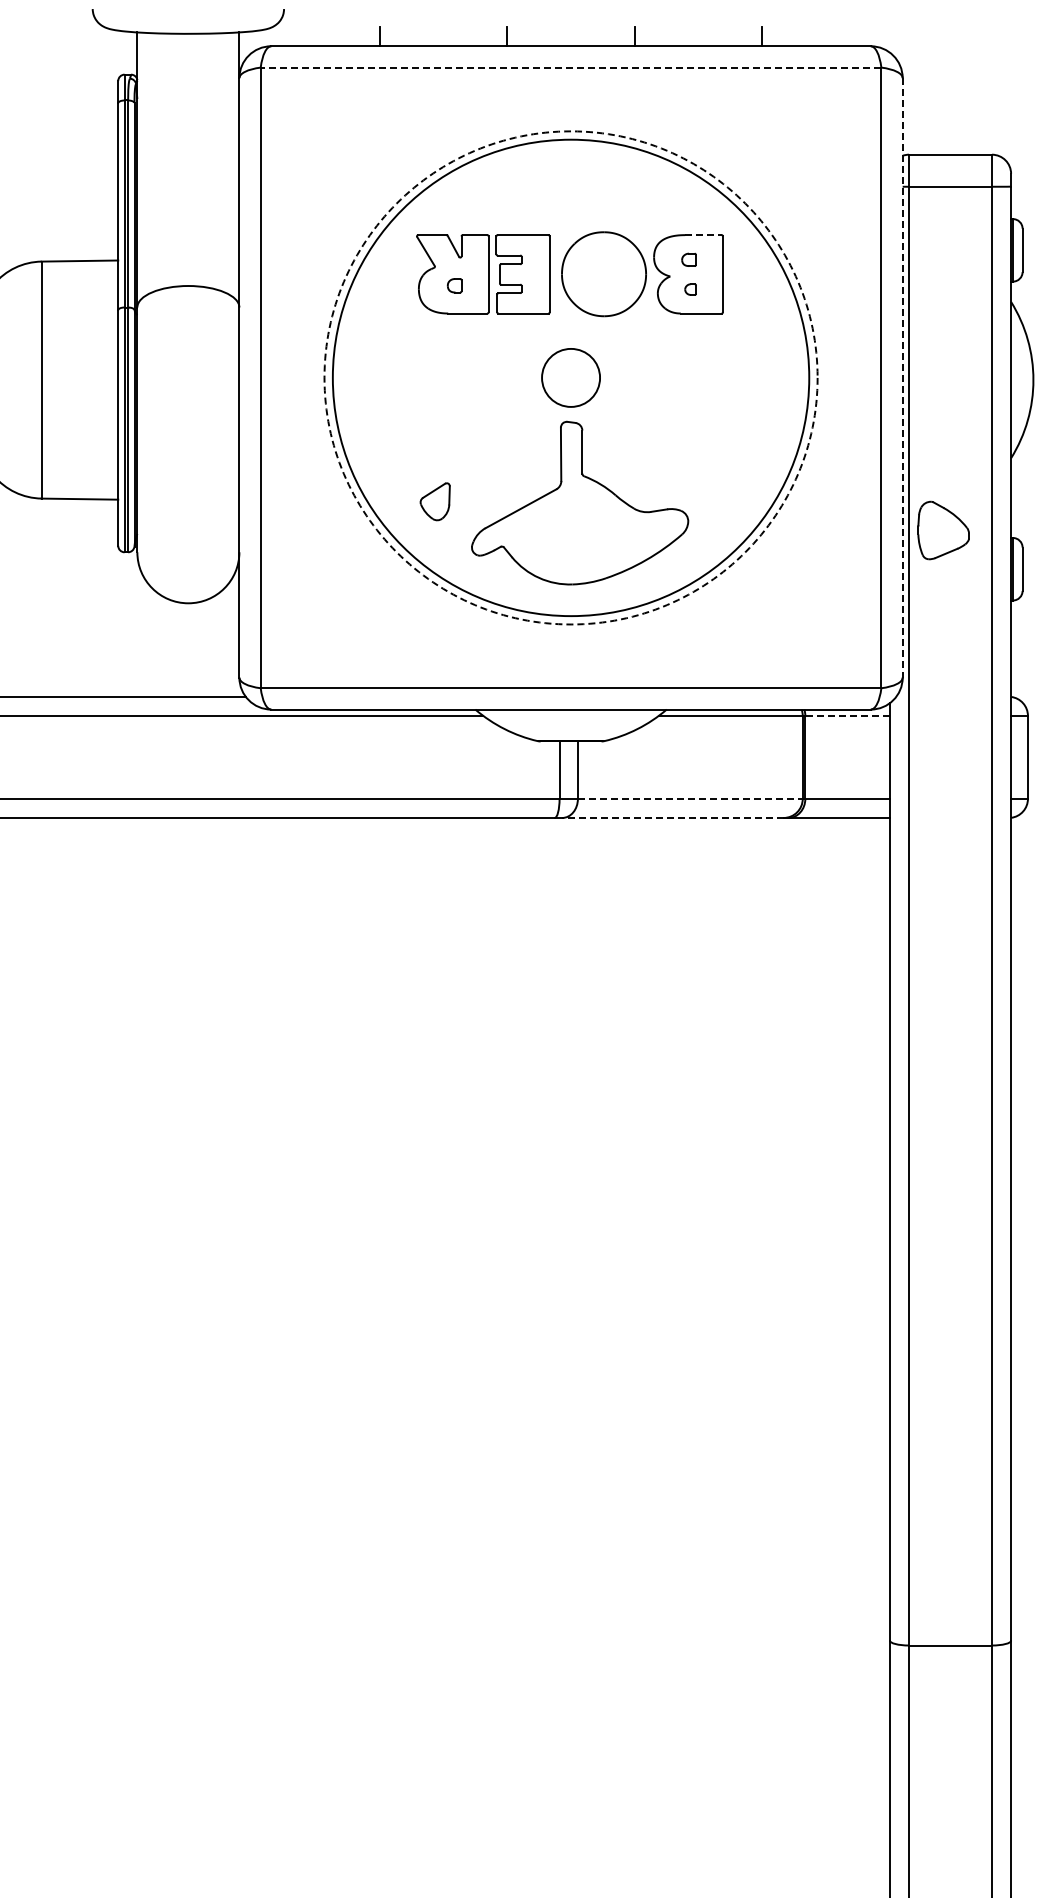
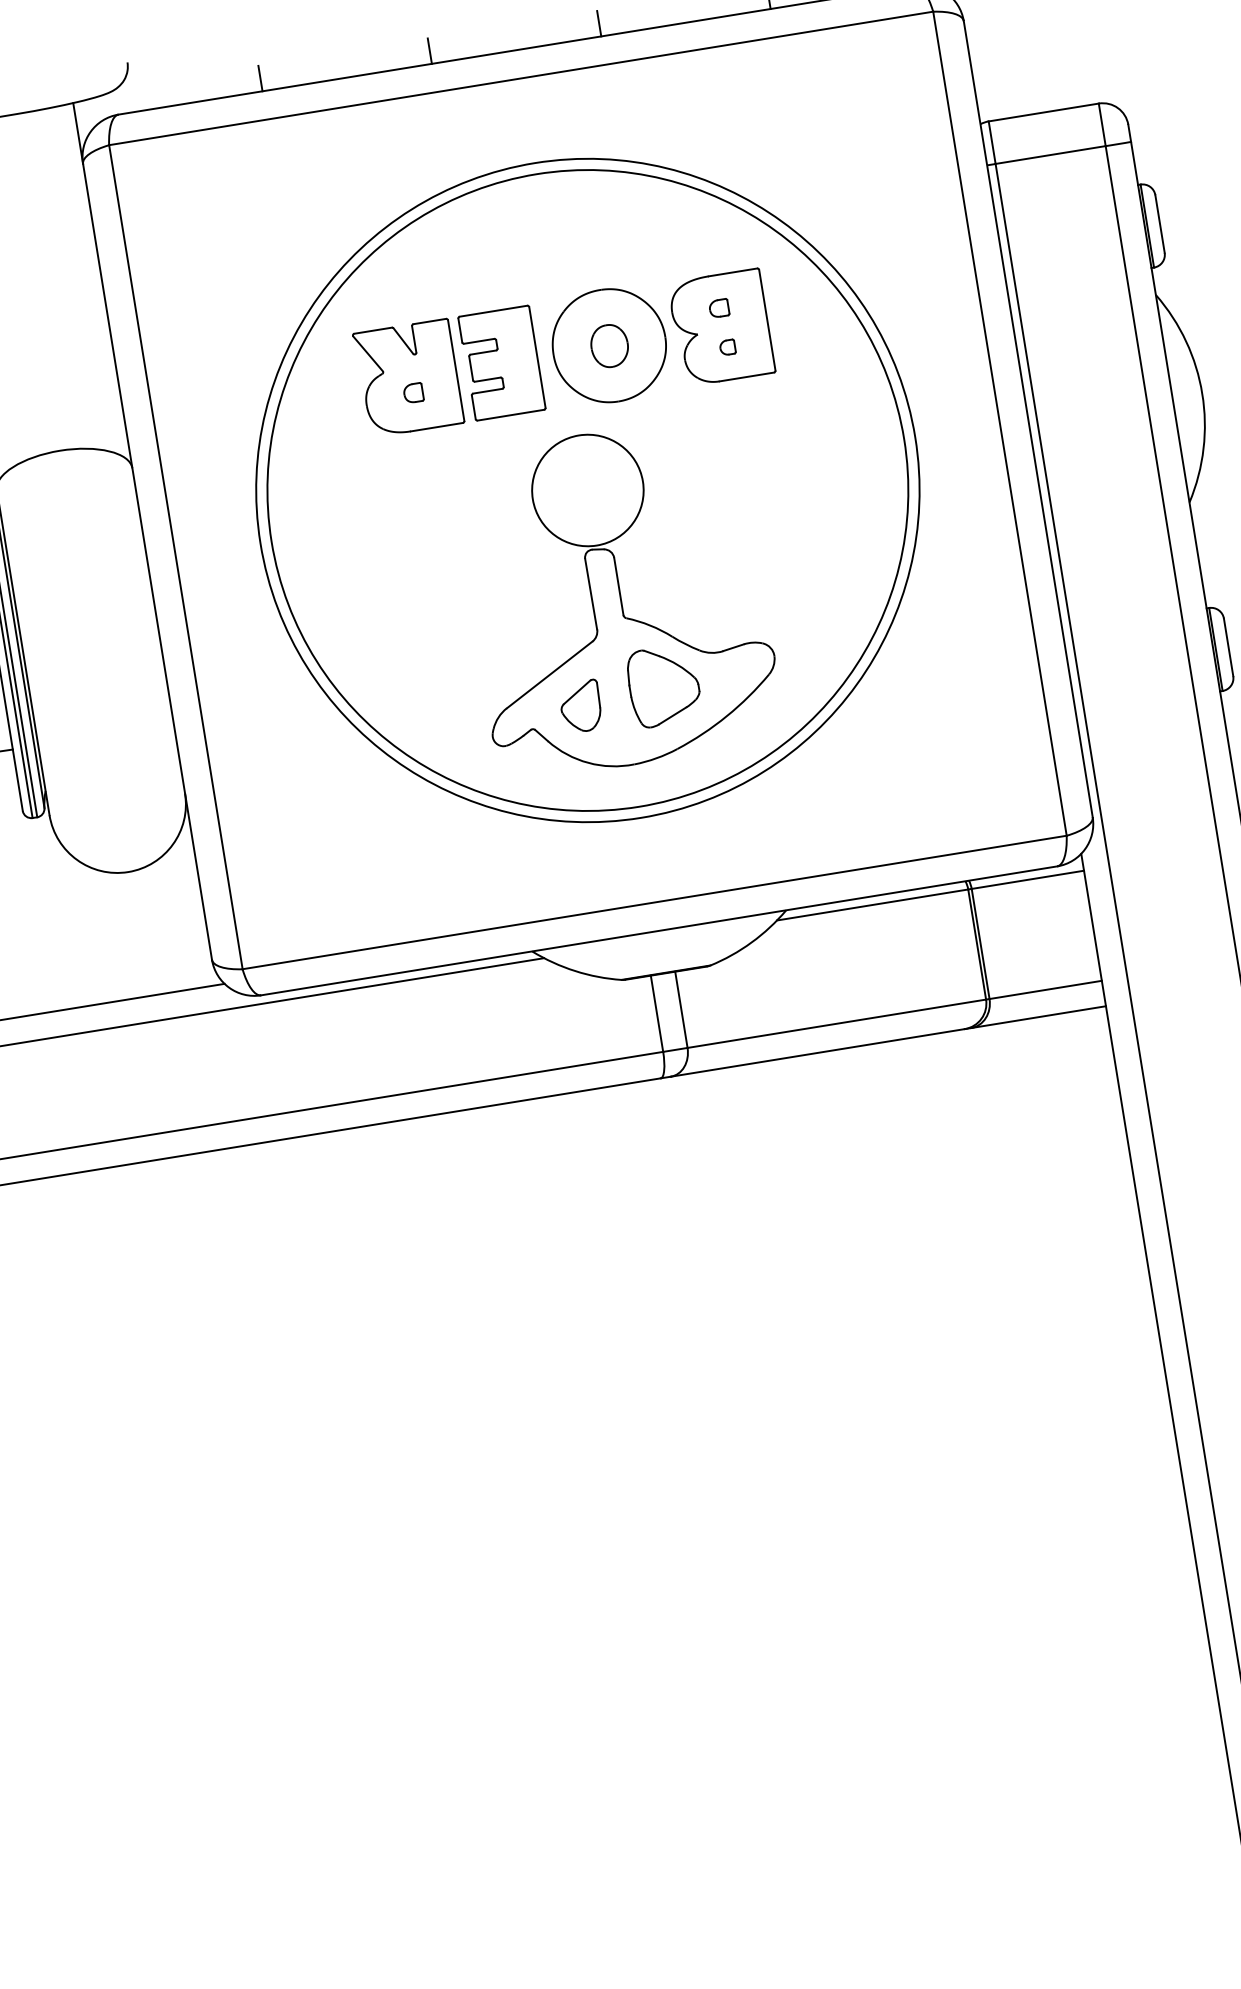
line: (570, 67) -> (520, 78), dashed -> solid
line: (703, 235) -> (733, 272), dashed -> solid
part: (603, 274) -> (608, 346), added
circle: (570, 377) -> (587, 490), dashed -> solid
circle: (570, 377) -> (587, 490), size x1.43
line: (902, 377) -> (1027, 418), dashed -> solid
part: (434, 501) -> (579, 706), moved
part: (943, 530) -> (663, 686), moved
line: (847, 715) -> (1027, 879), dashed -> solid
line: (690, 798) -> (836, 1023), dashed -> solid
line: (672, 817) -> (817, 1052), dashed -> solid

